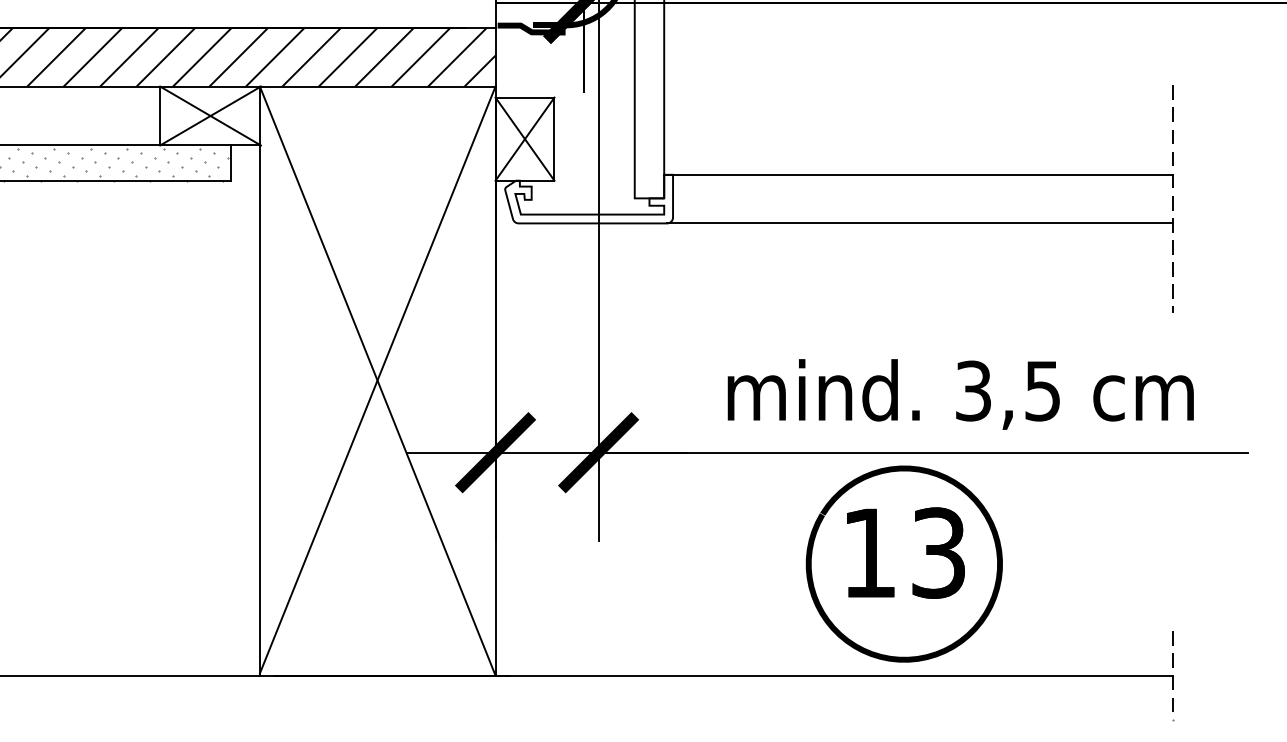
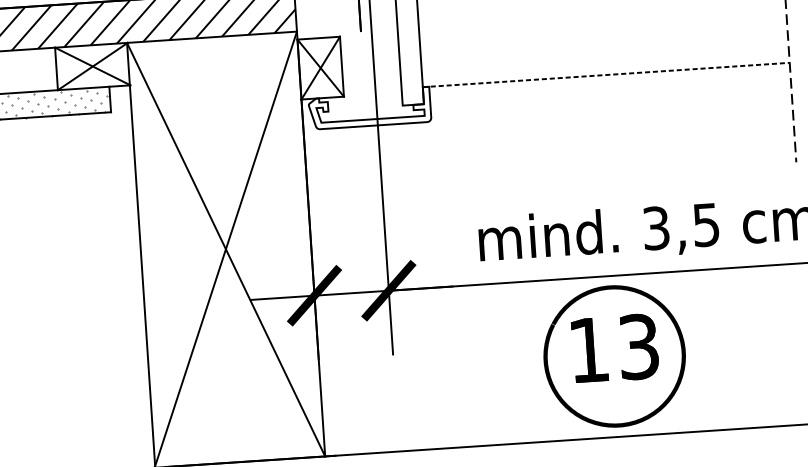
line: (919, 174) -> (606, 74), solid -> dashed
line: (919, 223) -> (609, 110), removed

